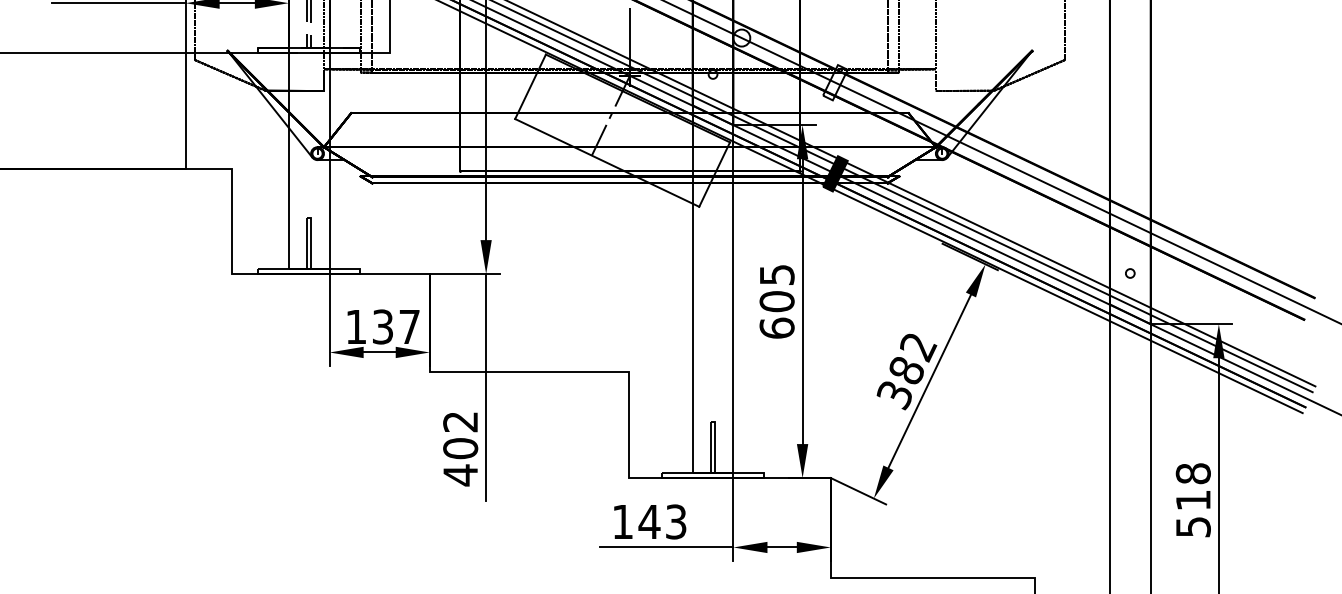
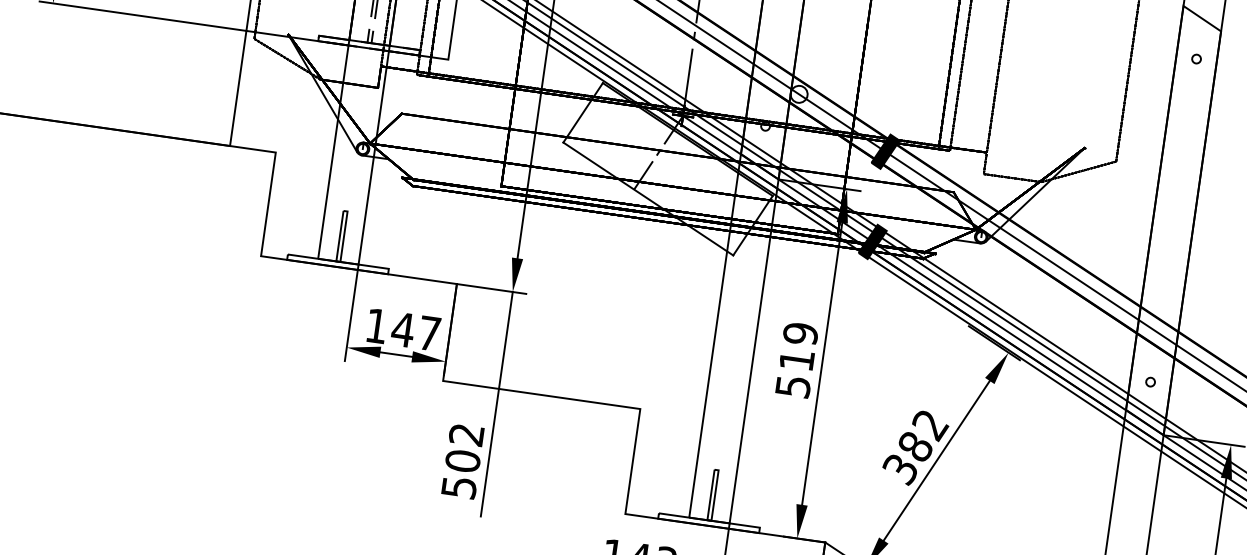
fill: (835, 82) -> (885, 151), added
text: (776, 301) -> (796, 360), 605 -> 519
text: (382, 326) -> (402, 329), 137 -> 147
text: (460, 475) -> (459, 487), 402 -> 502

